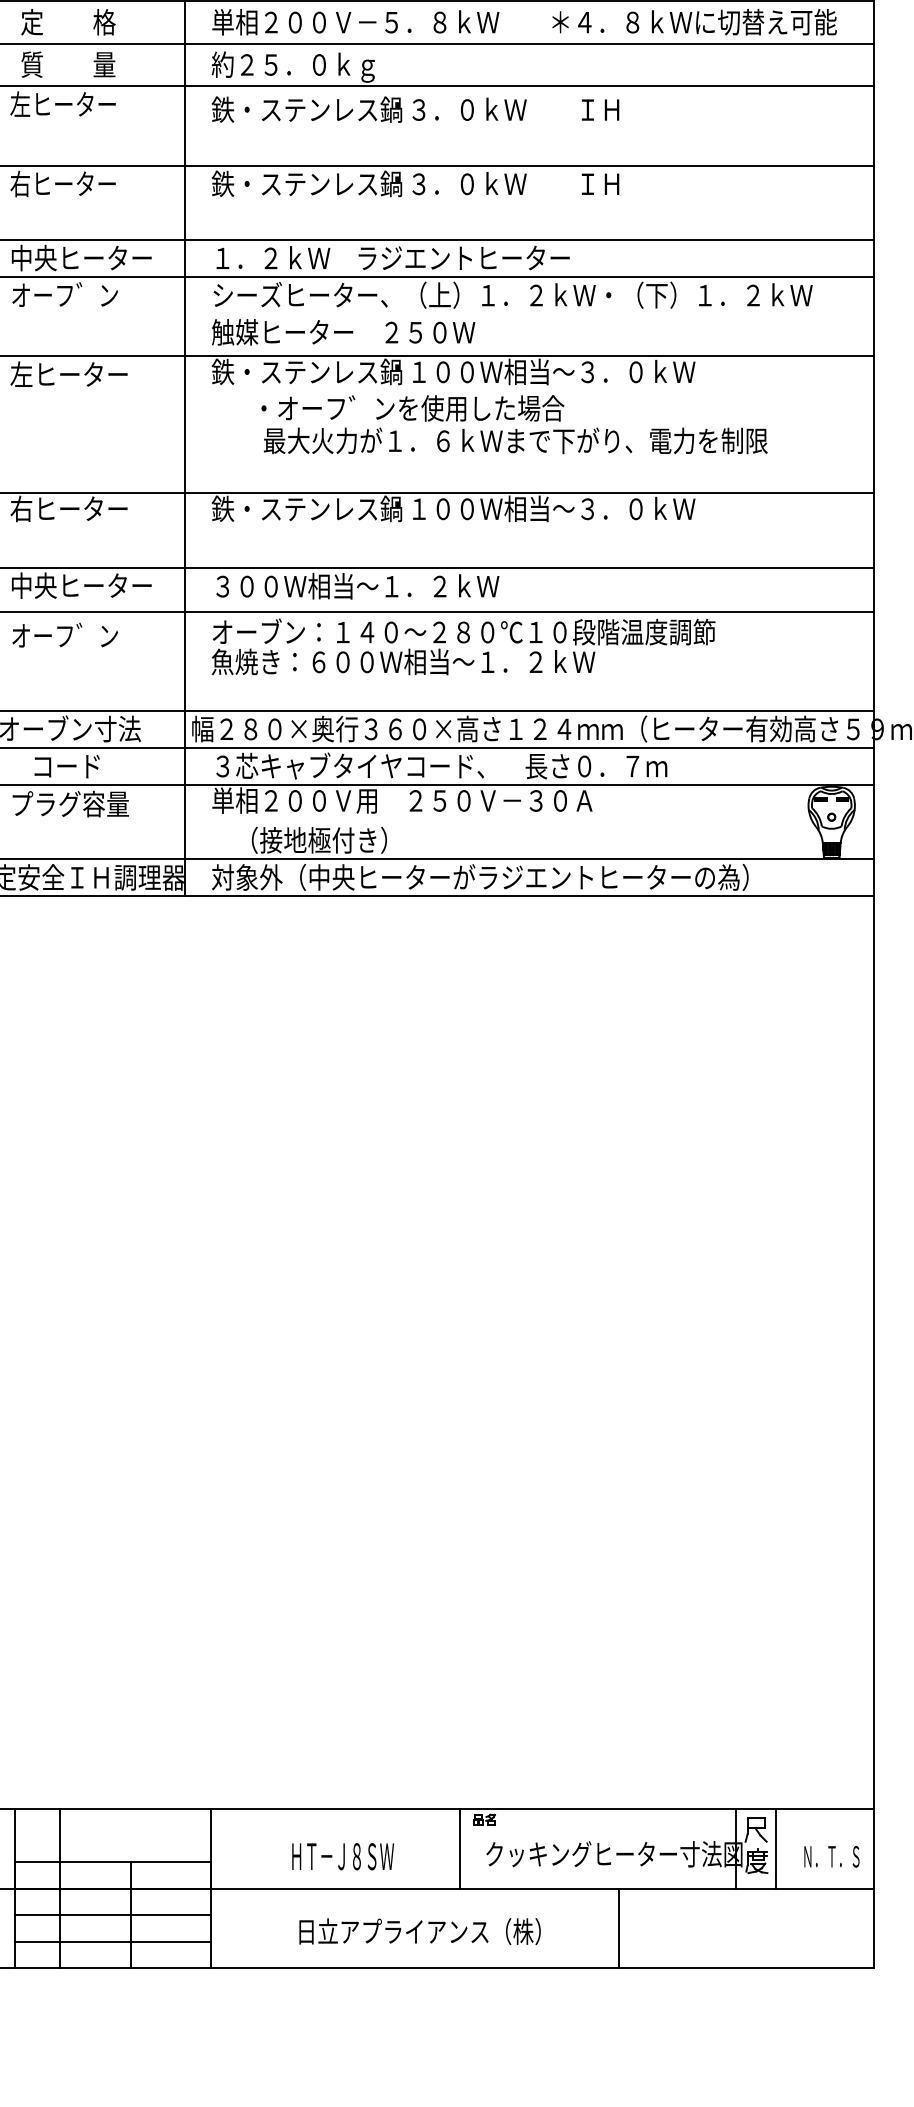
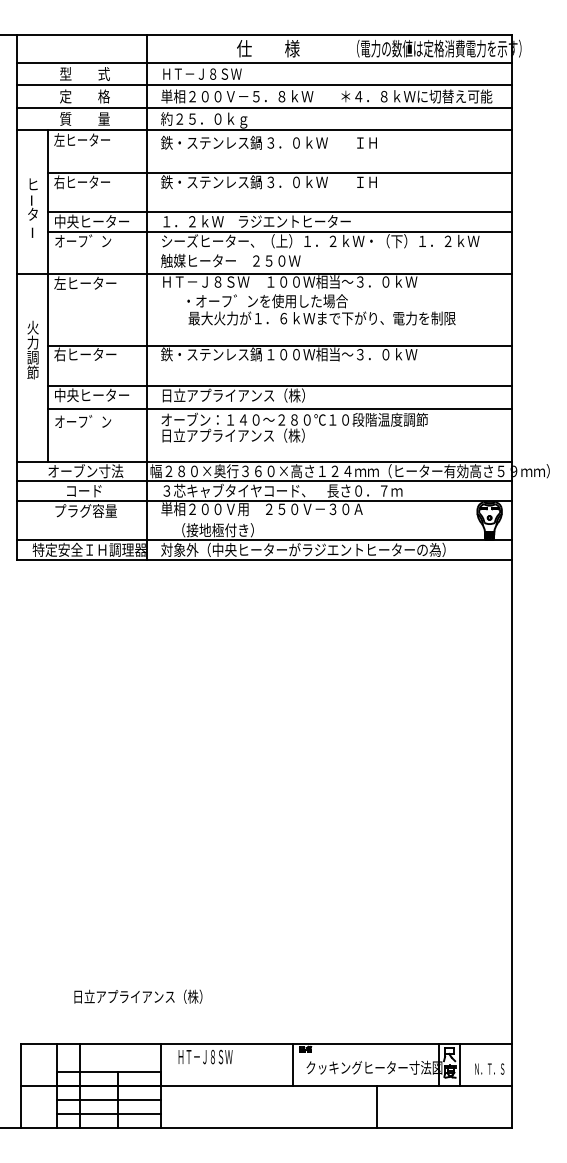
text: (307, 371) -> (211, 281), 鉄・ステンレス鍋 -> ＨＴ－Ｊ８ＳＷ
text: (356, 586) -> (237, 395), ３００Ｗ相当～１．２ｋＷ -> 日立アプライアンス（株）
text: (403, 661) -> (262, 435), 魚焼き：６００Ｗ相当～１．２ｋＷ -> 日立アプライアンス（株）
text: (342, 1857) -> (205, 1057), moved
text: (420, 1931) -> (138, 996), moved

